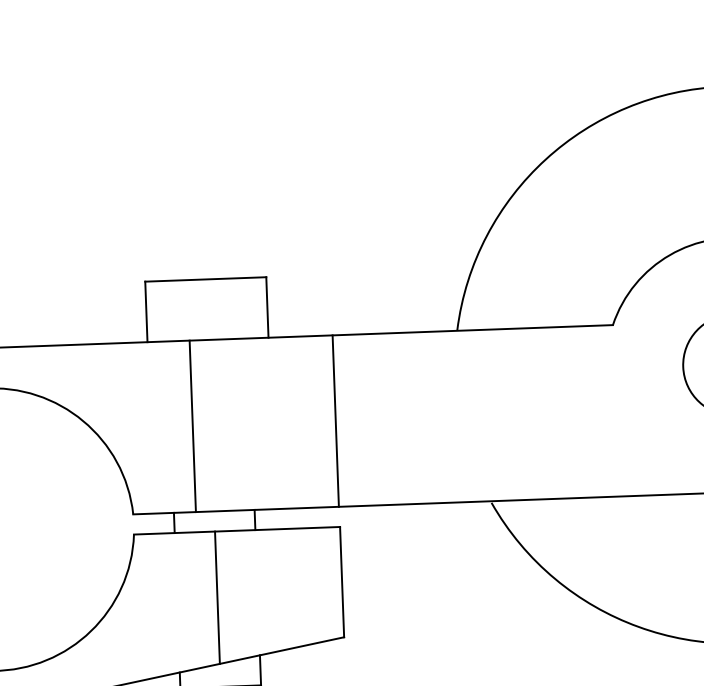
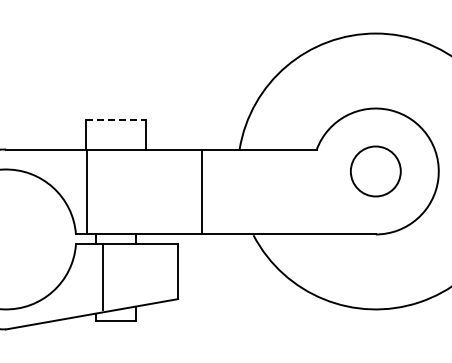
line: (206, 279) -> (116, 119), solid -> dashed
line: (334, 420) -> (201, 191), moved
line: (193, 425) -> (87, 191), moved
line: (218, 598) -> (103, 277), moved

